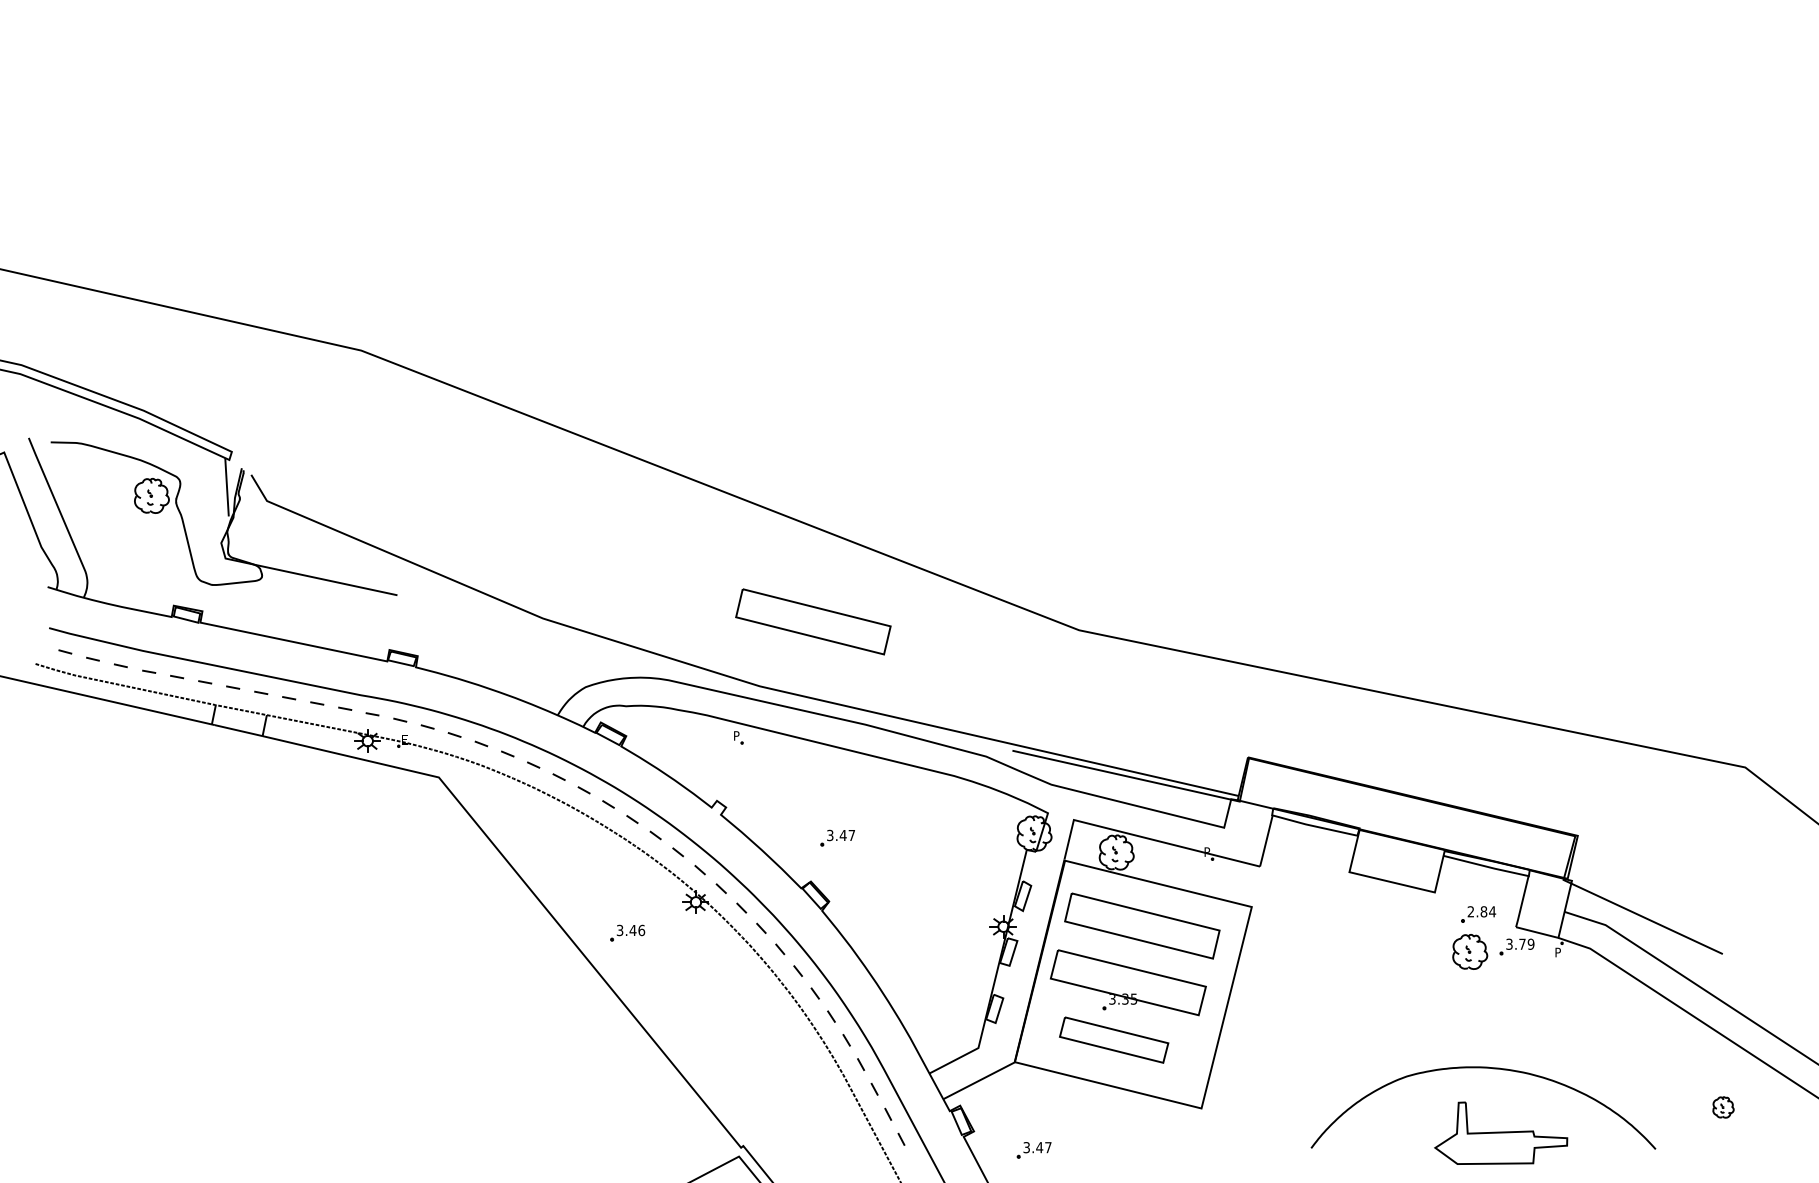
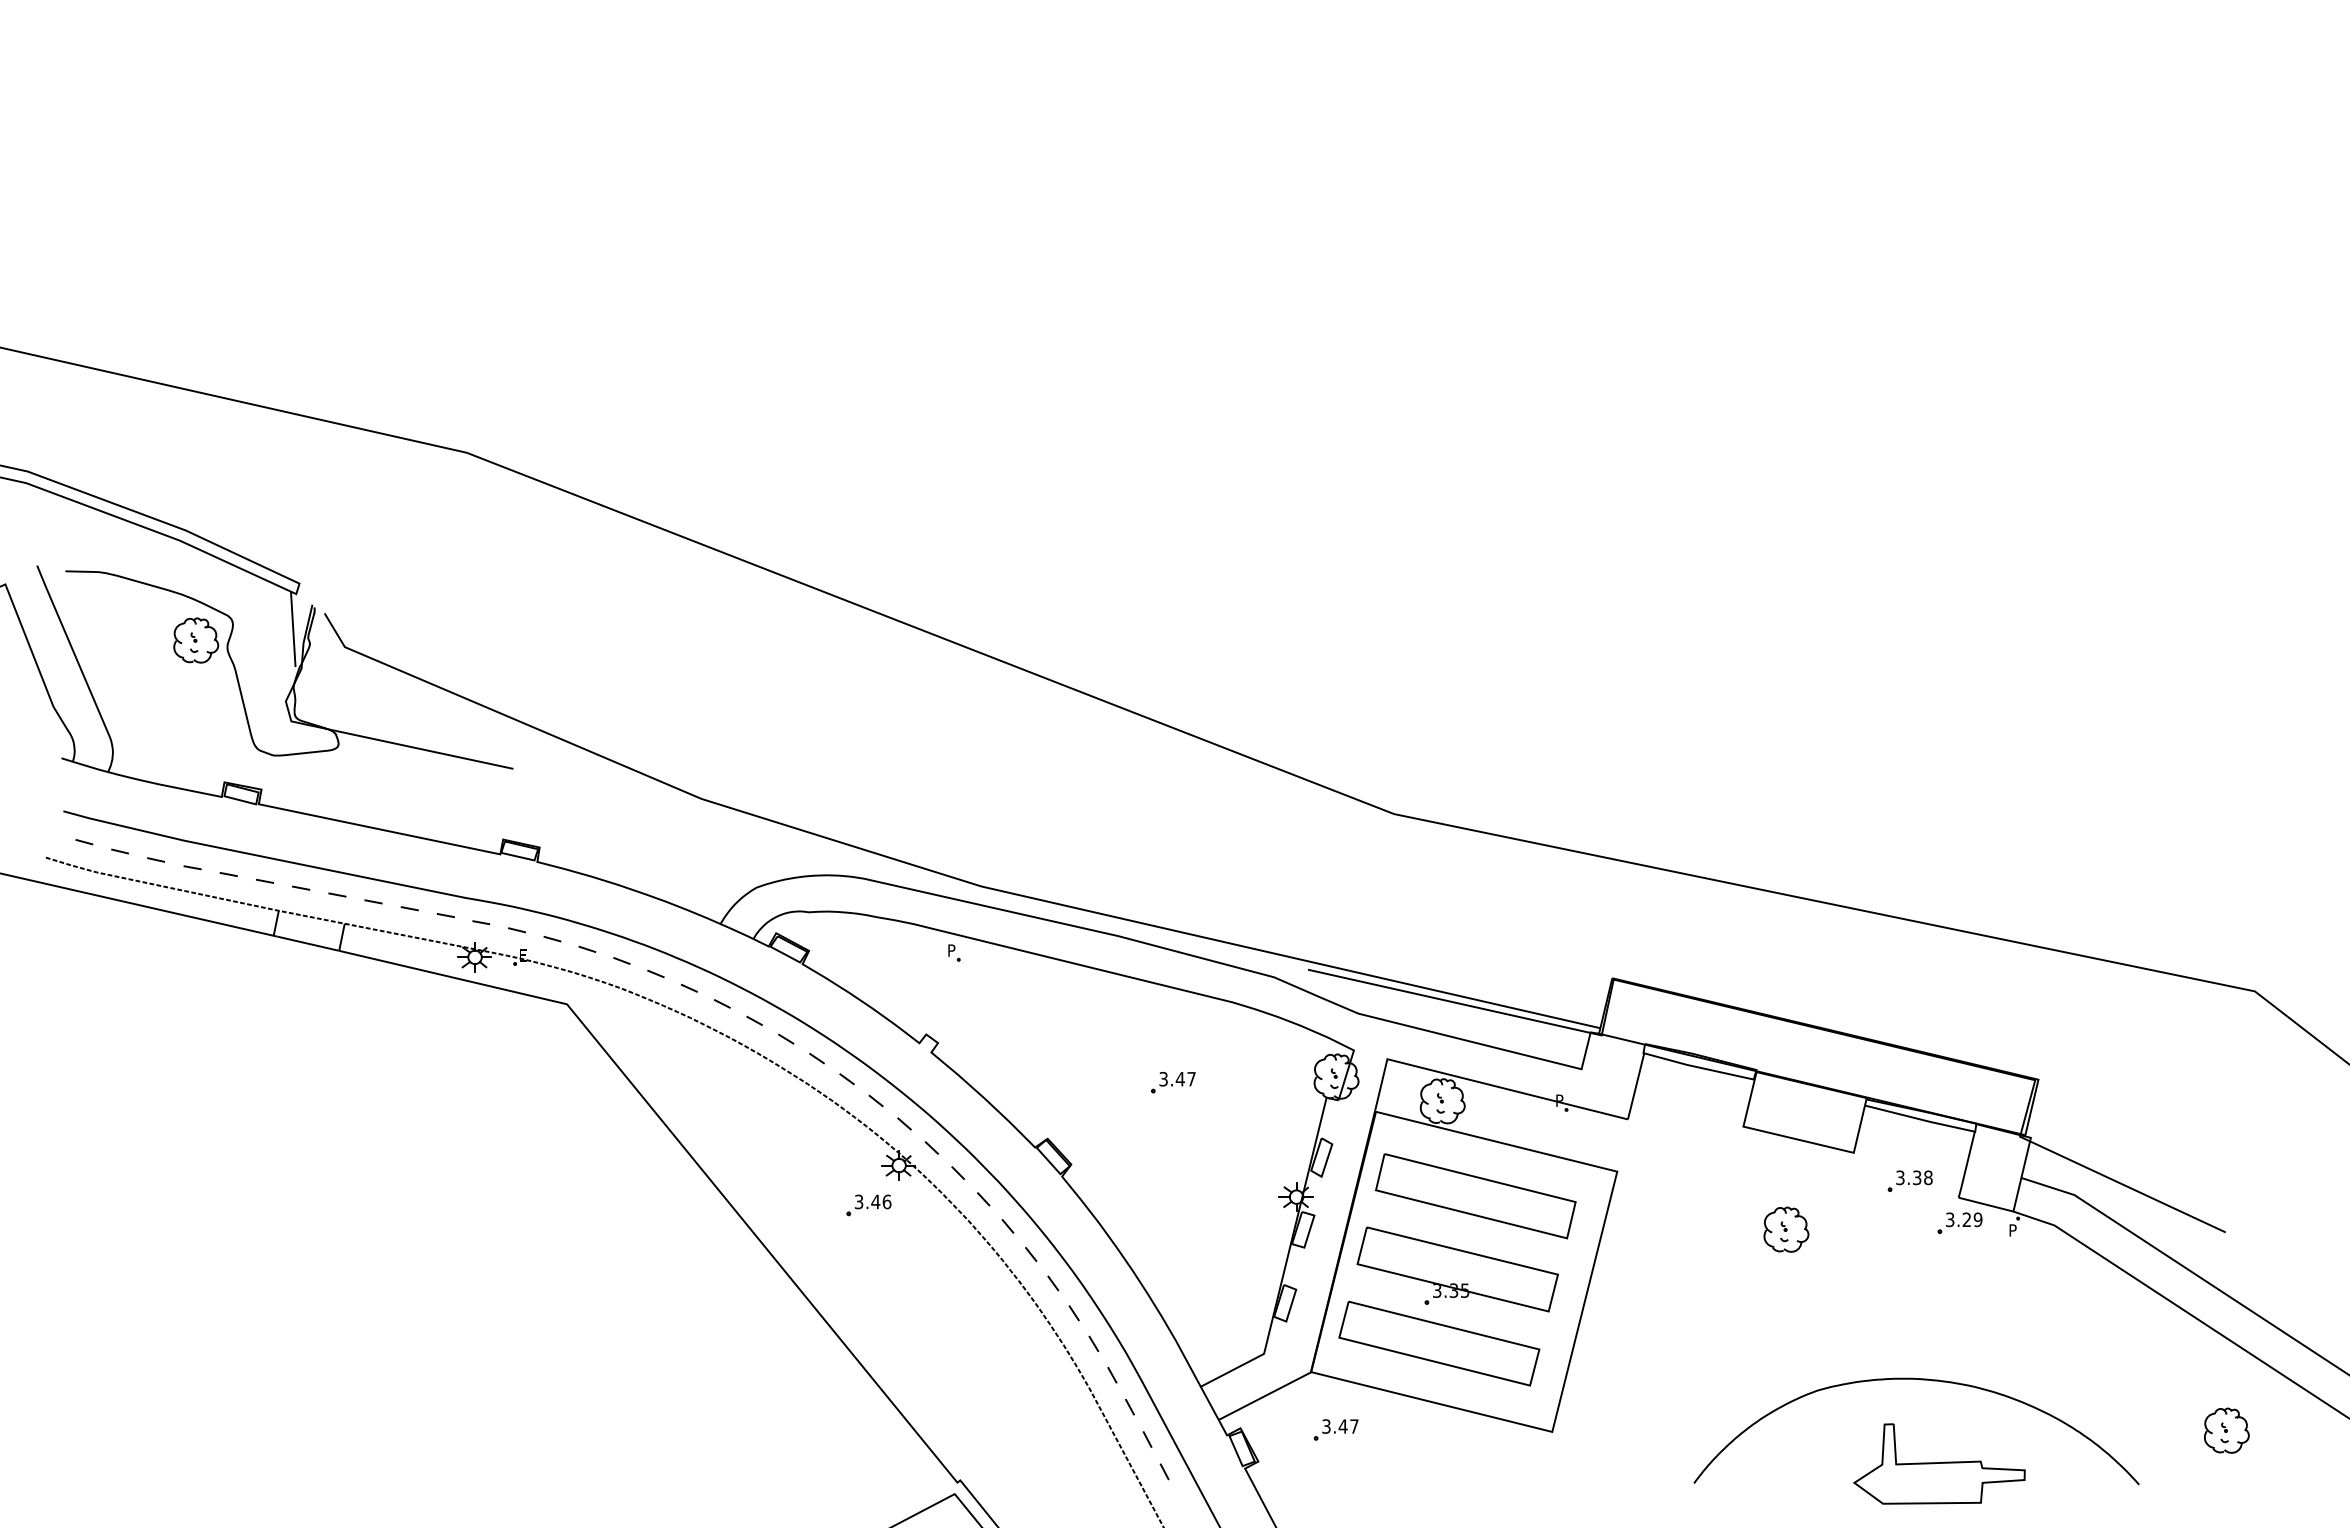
part: (813, 622) -> (1050, 803), removed
part: (837, 838) -> (1173, 1082), moved
text: (1481, 911) -> (1914, 1177), 2.84 -> 3.38
part: (627, 933) -> (868, 1205), moved
text: (1522, 944) -> (1966, 1219), 3.79 -> 3.29
part: (1470, 951) -> (1786, 1229), moved
part: (1114, 1040) -> (1439, 1343), size x1.43
part: (1723, 1107) -> (2226, 1430), size x1.67
part: (1033, 1149) -> (1335, 1429), moved

